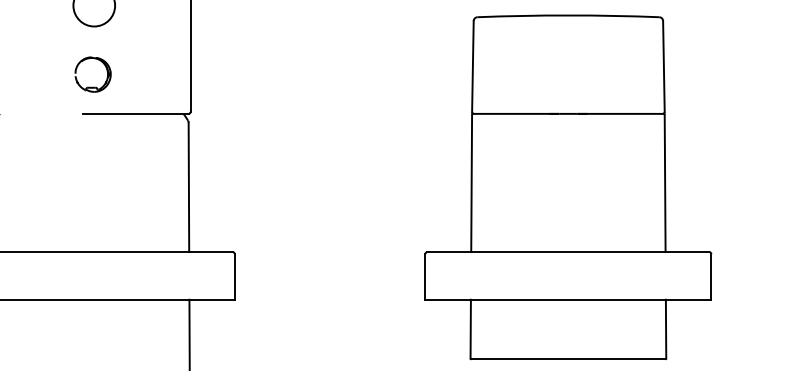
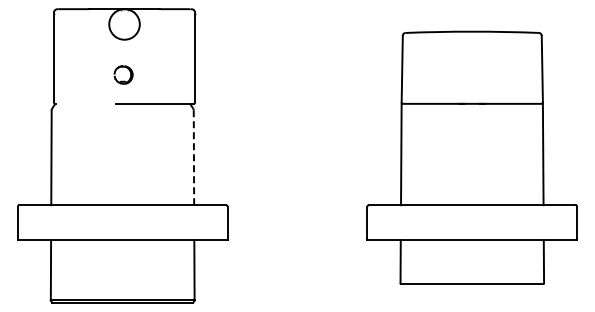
part: (92, 73) -> (123, 74), size x0.7
line: (188, 187) -> (193, 157), solid -> dashed

